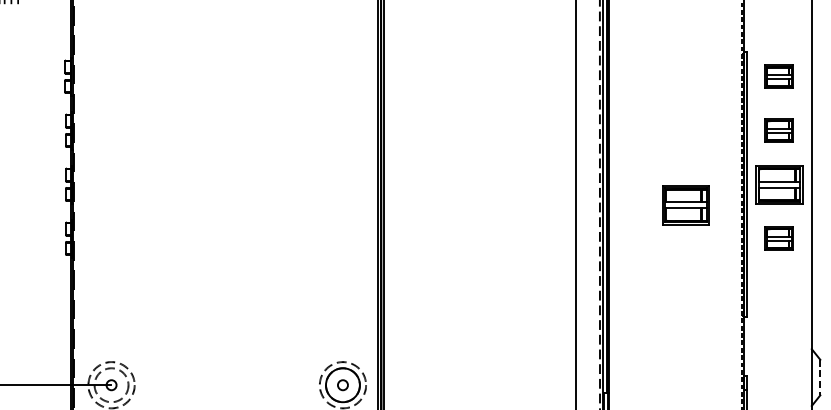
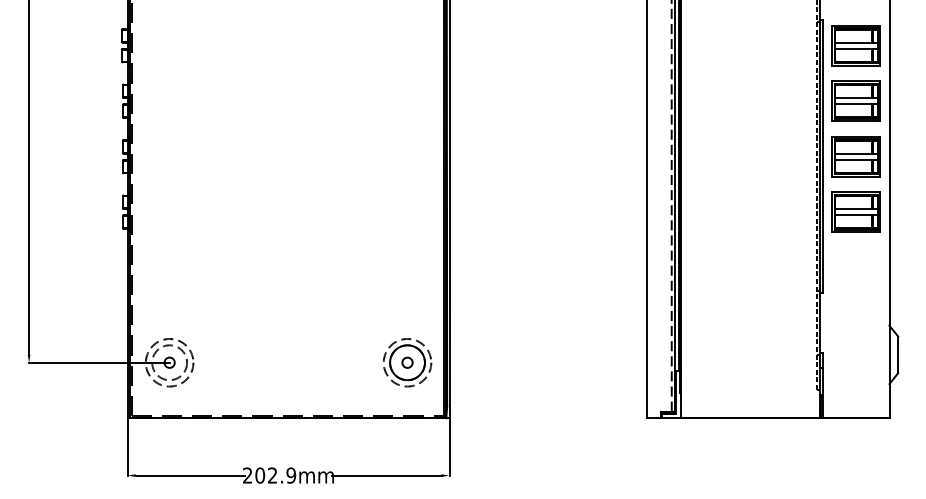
part: (778, 76) -> (855, 45), size x1.67
part: (778, 130) -> (855, 100), size x1.67
part: (685, 205) -> (759, 177), removed
part: (778, 238) -> (855, 211), size x1.67
line: (820, 378) -> (898, 355), dashed -> solid

